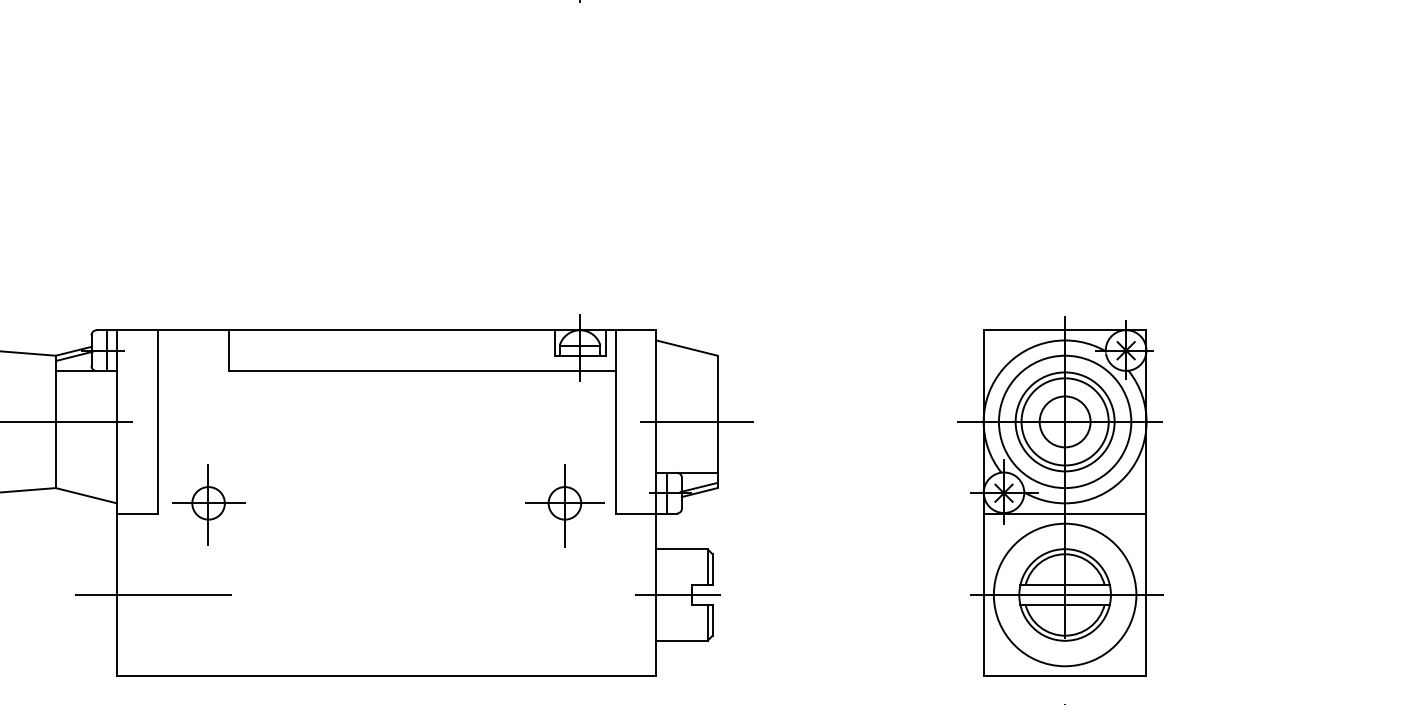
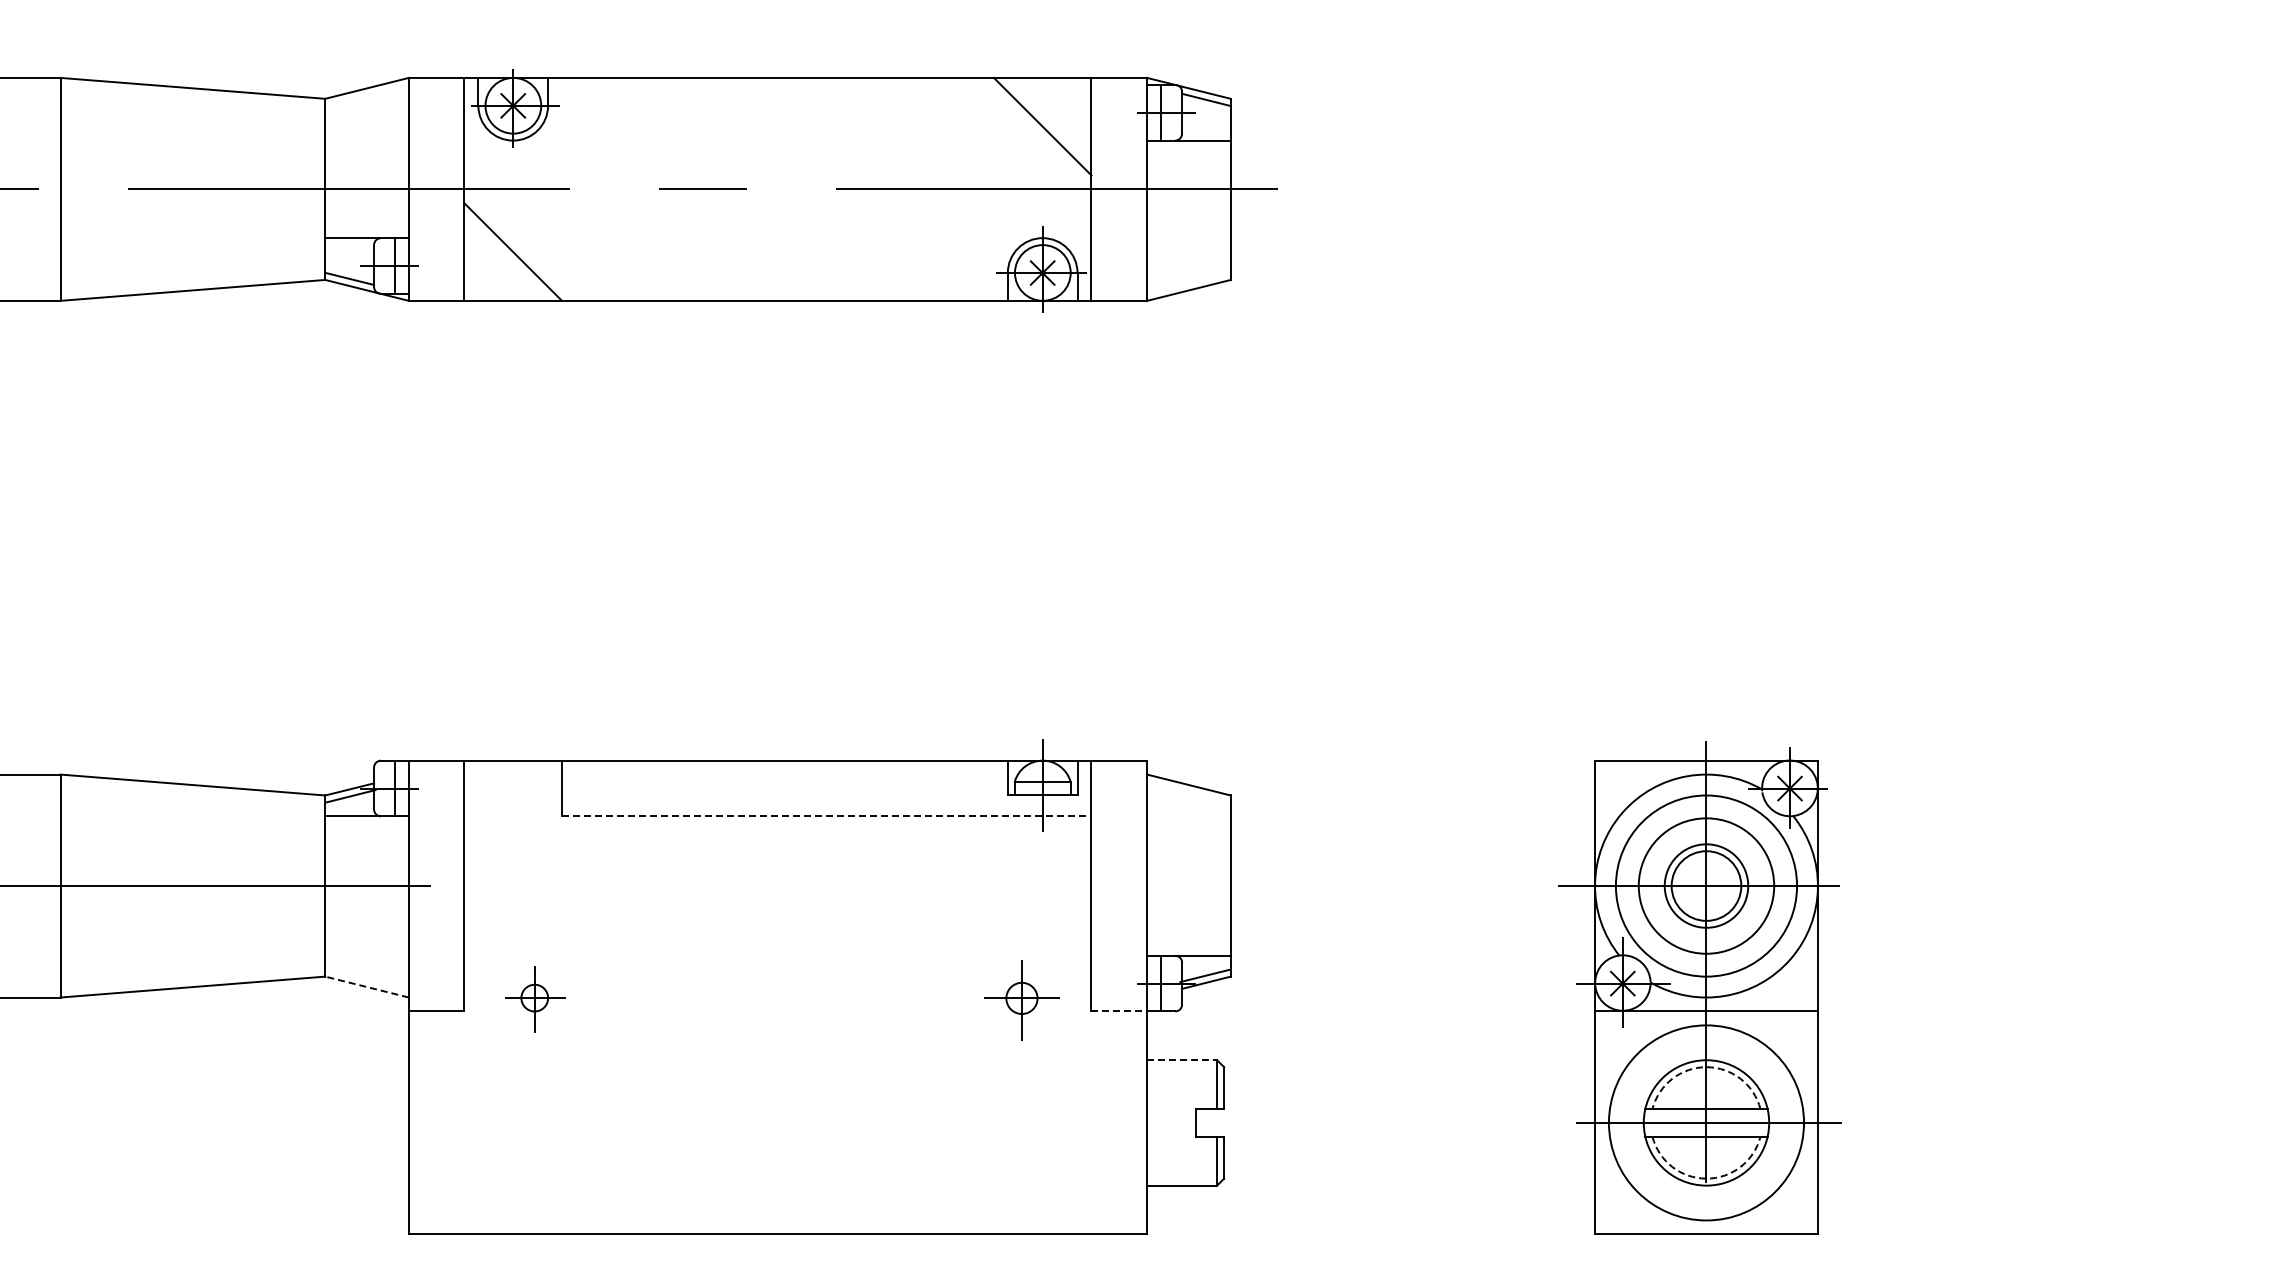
line: (422, 371) -> (826, 816), solid -> dashed
circle: (1065, 421) -> (1706, 885), size x0.7
line: (697, 422) -> (1203, 886), removed
line: (86, 495) -> (366, 986), solid -> dashed
part: (209, 504) -> (535, 998), size x0.6
part: (564, 505) -> (1021, 1000), size x0.7
line: (636, 513) -> (1119, 1011), solid -> dashed
line: (682, 549) -> (1182, 1060), solid -> dashed
arc: (1065, 554) -> (1706, 1067), solid -> dashed
line: (153, 594) -> (458, 1122), removed
line: (677, 594) -> (1176, 1122), removed
arc: (1065, 635) -> (1706, 1178), solid -> dashed

